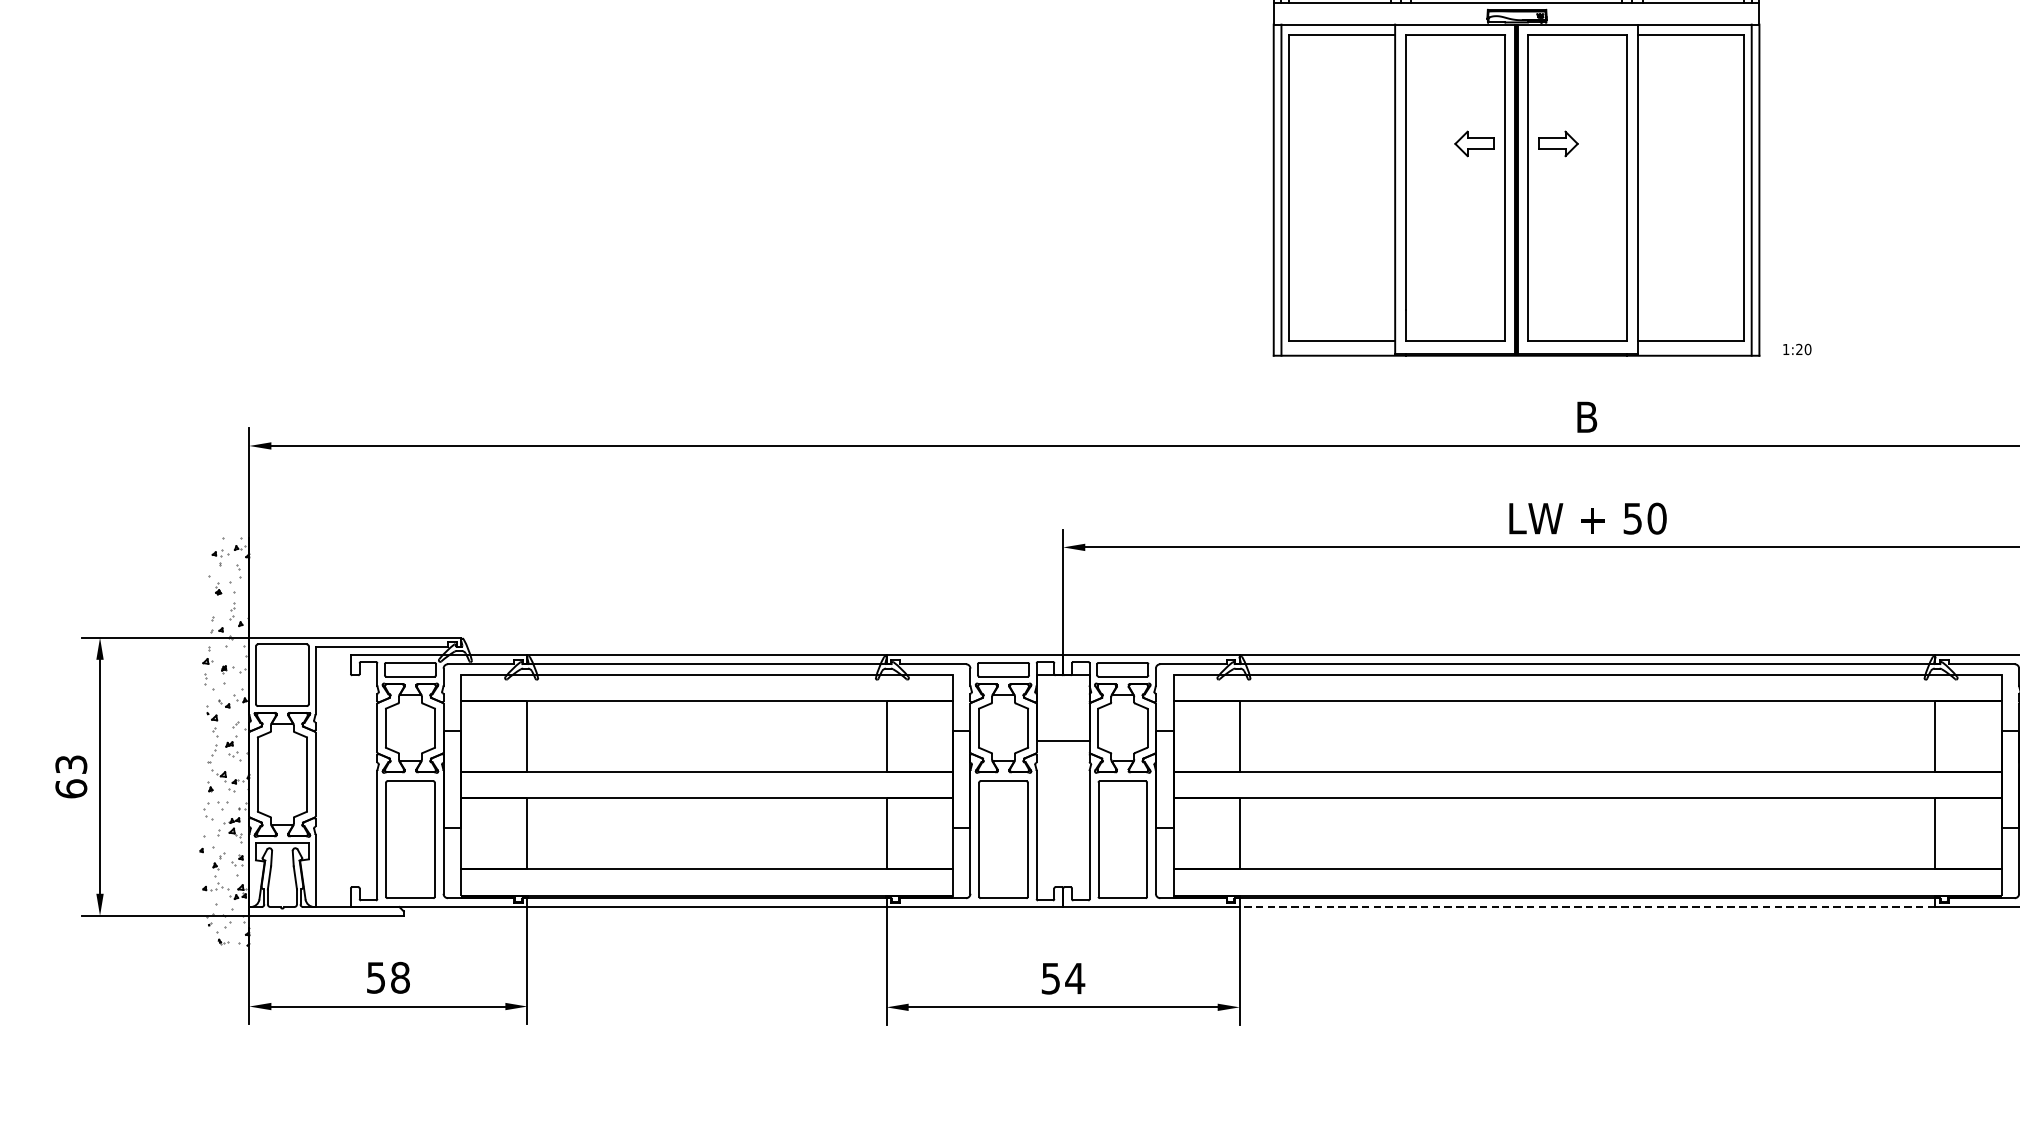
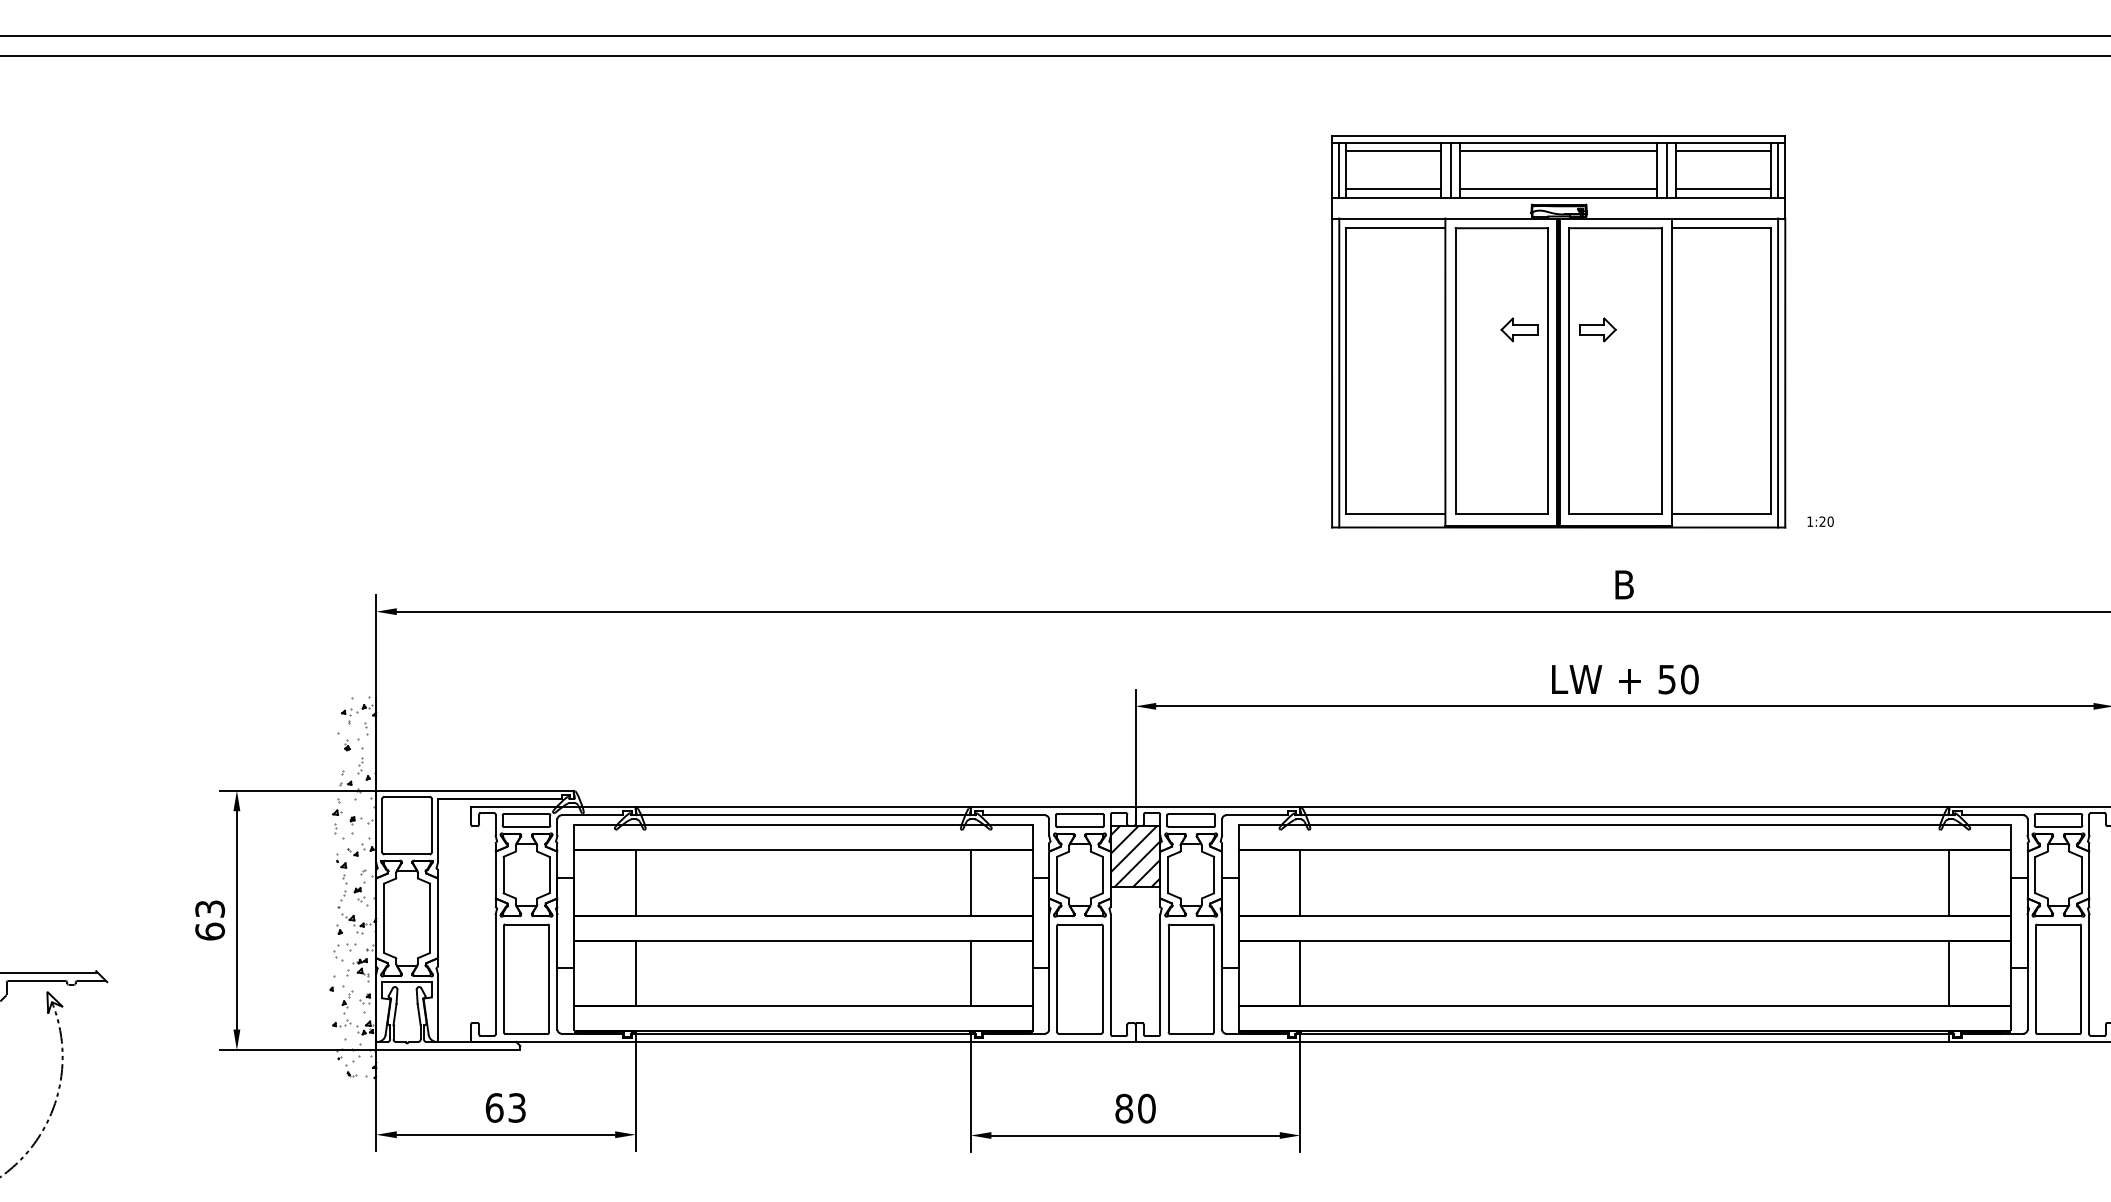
hatch: (1063, 708) -> (1135, 856), added
line: (1587, 906) -> (1624, 1041), dashed -> solid
text: (387, 977) -> (505, 1107), 58 -> 63
text: (1063, 978) -> (1135, 1108), 54 -> 80

